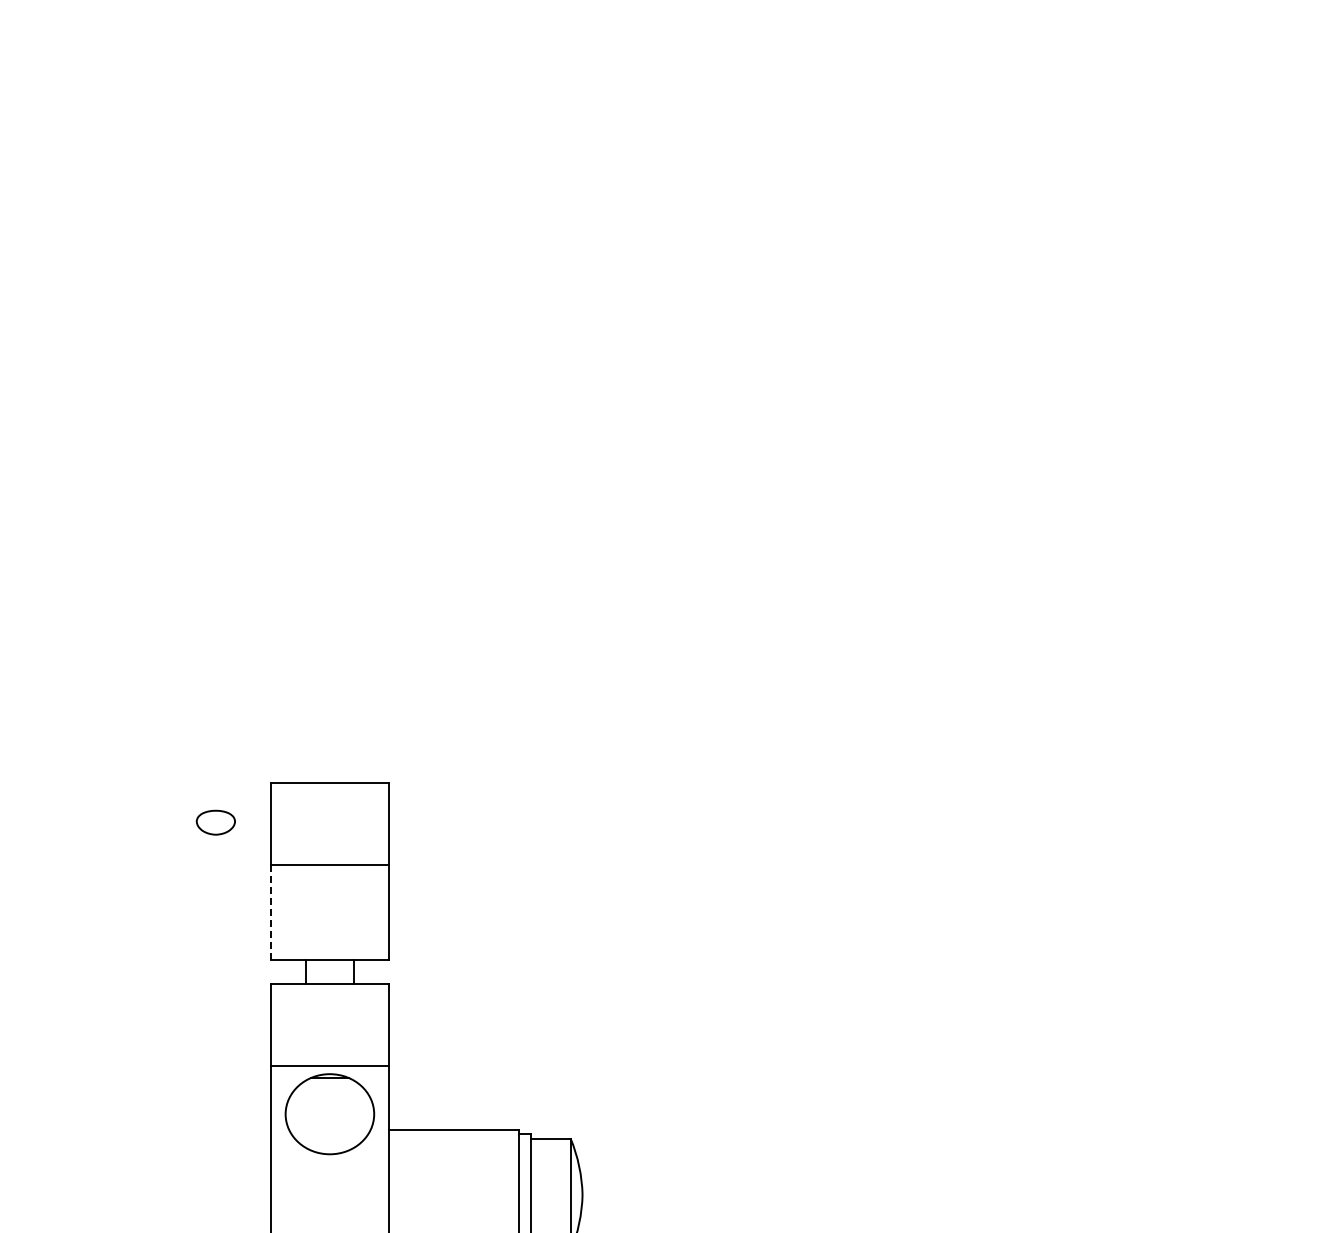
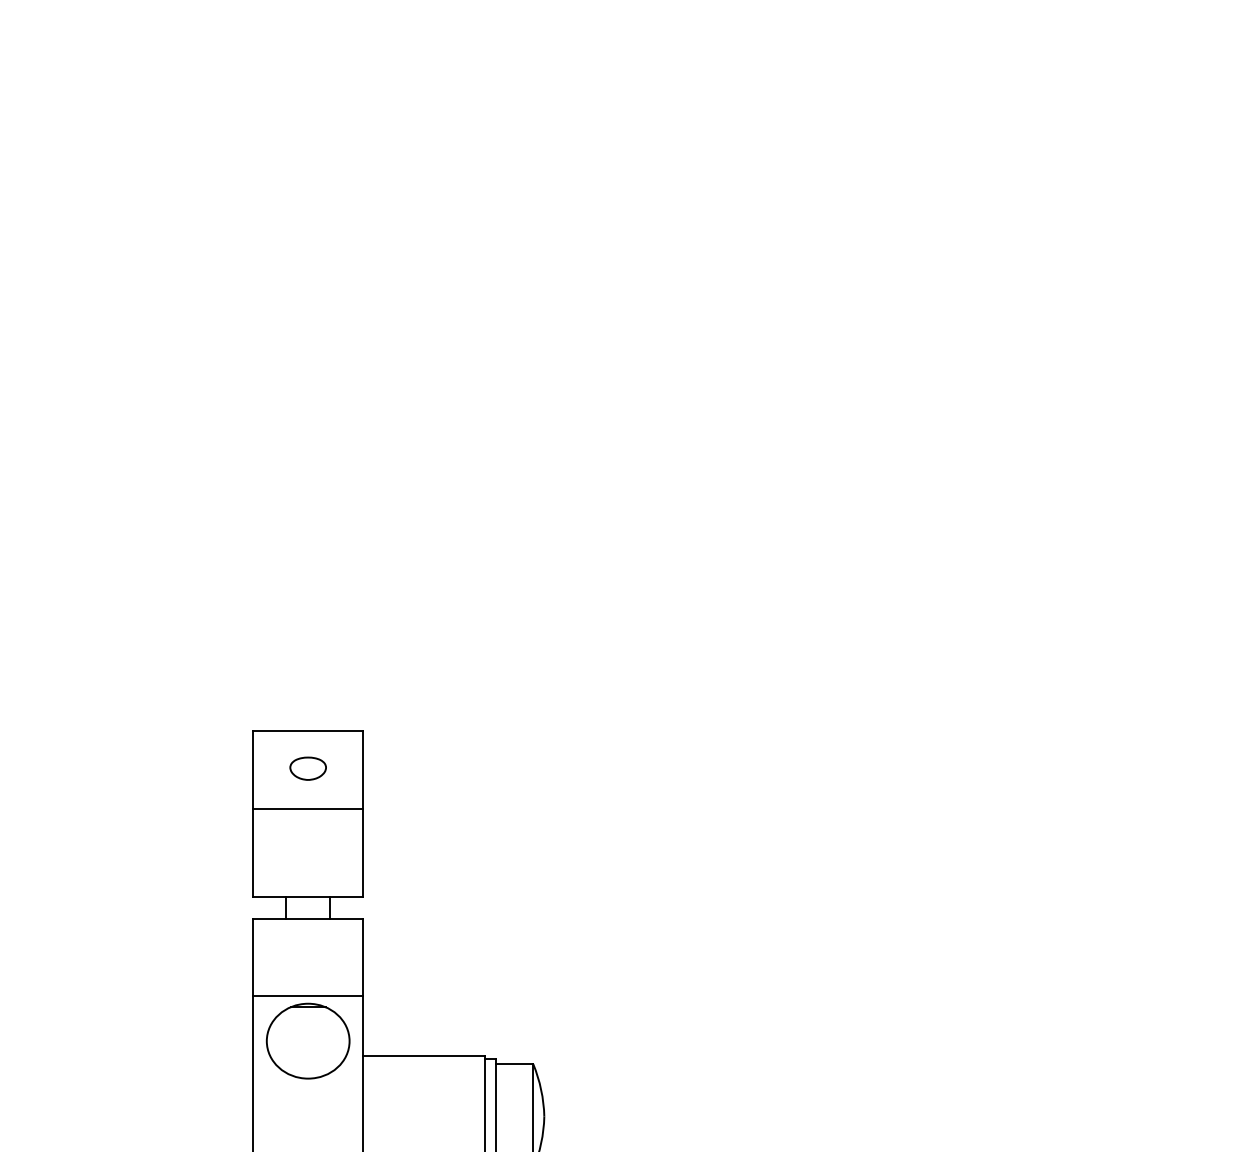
part: (215, 822) -> (307, 768), moved
line: (270, 912) -> (252, 852), dashed -> solid

